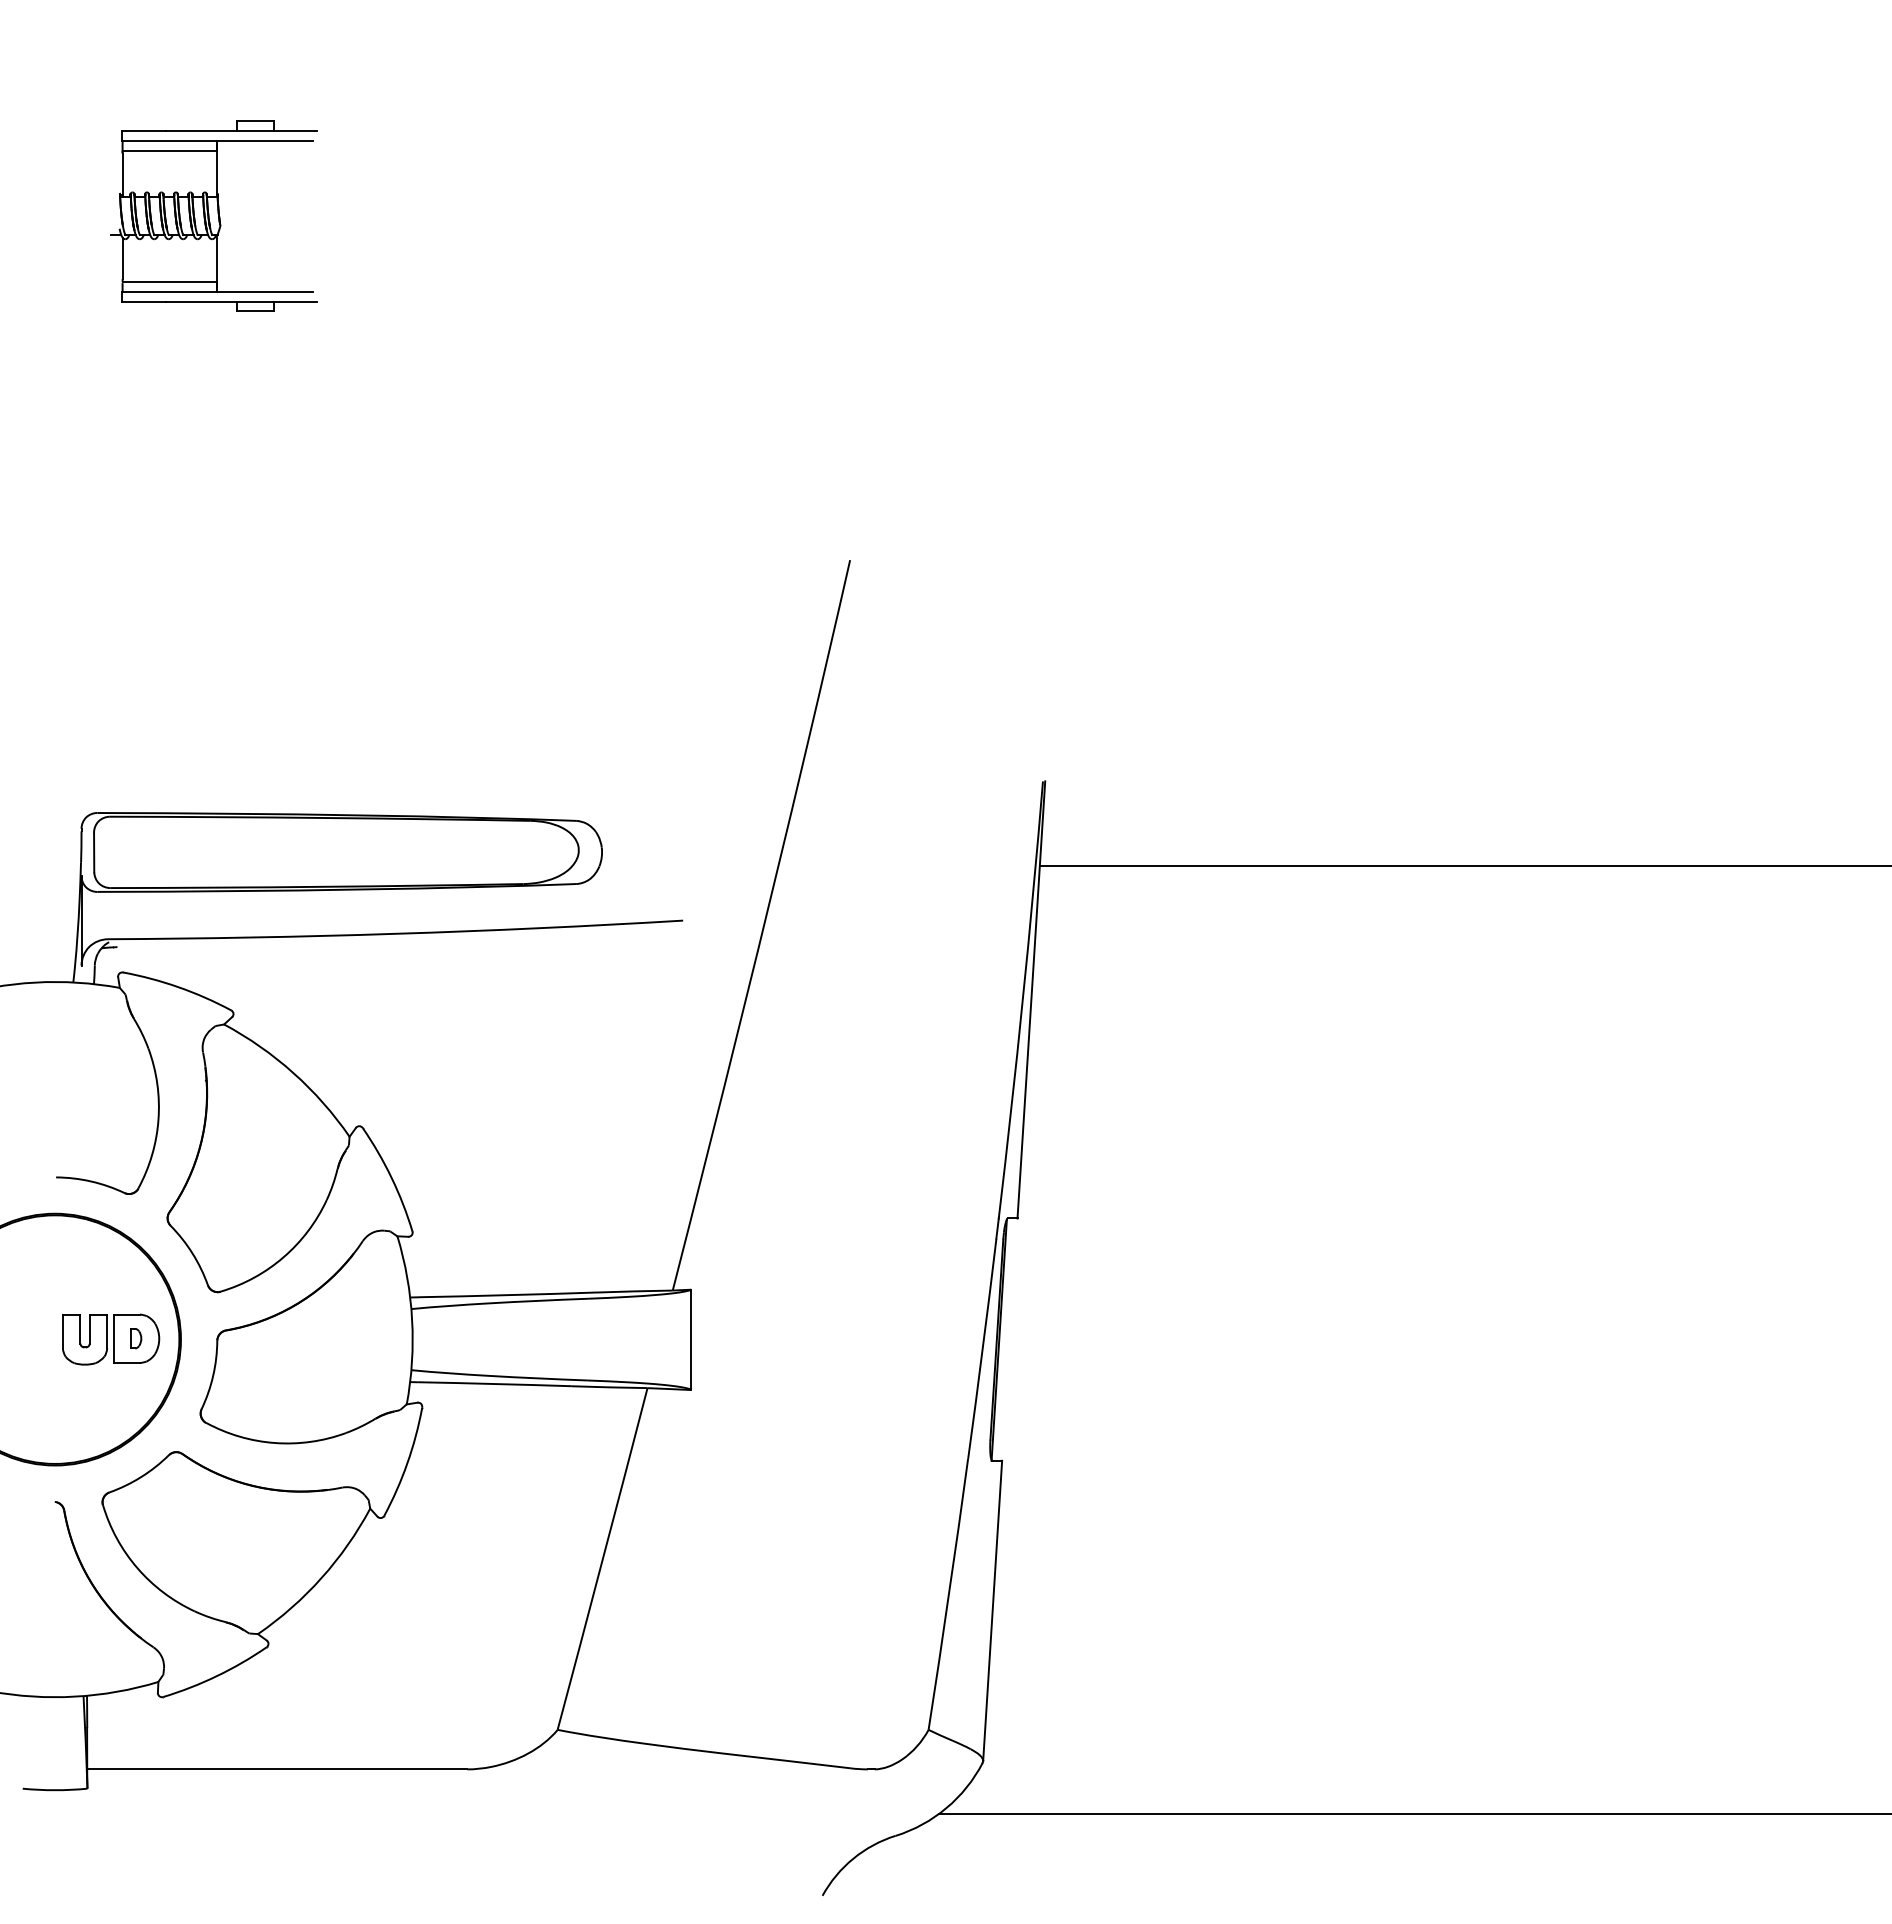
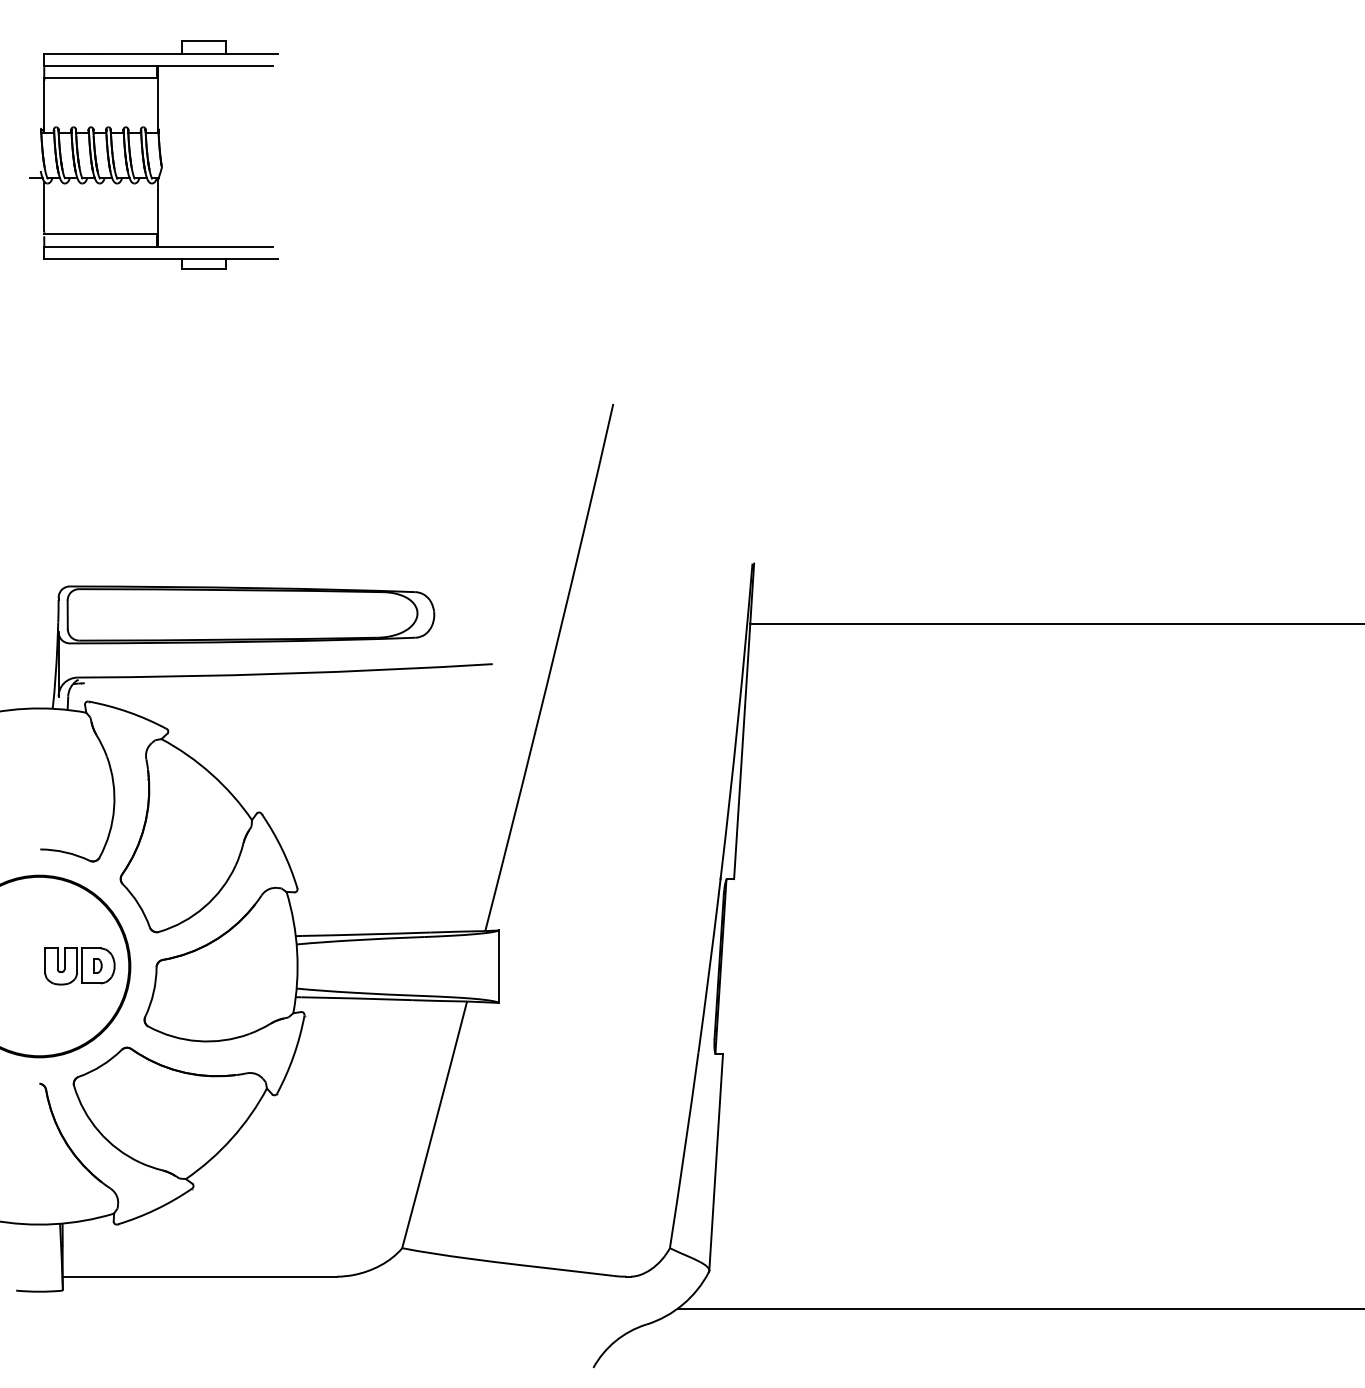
part: (213, 215) -> (153, 155), size x1.67

